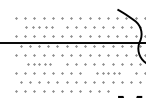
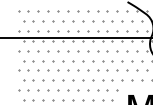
part: (39, 27) -> (43, 21), size x1.43
part: (39, 64) -> (43, 61), size x1.67
part: (108, 73) -> (117, 70), size x1.67

